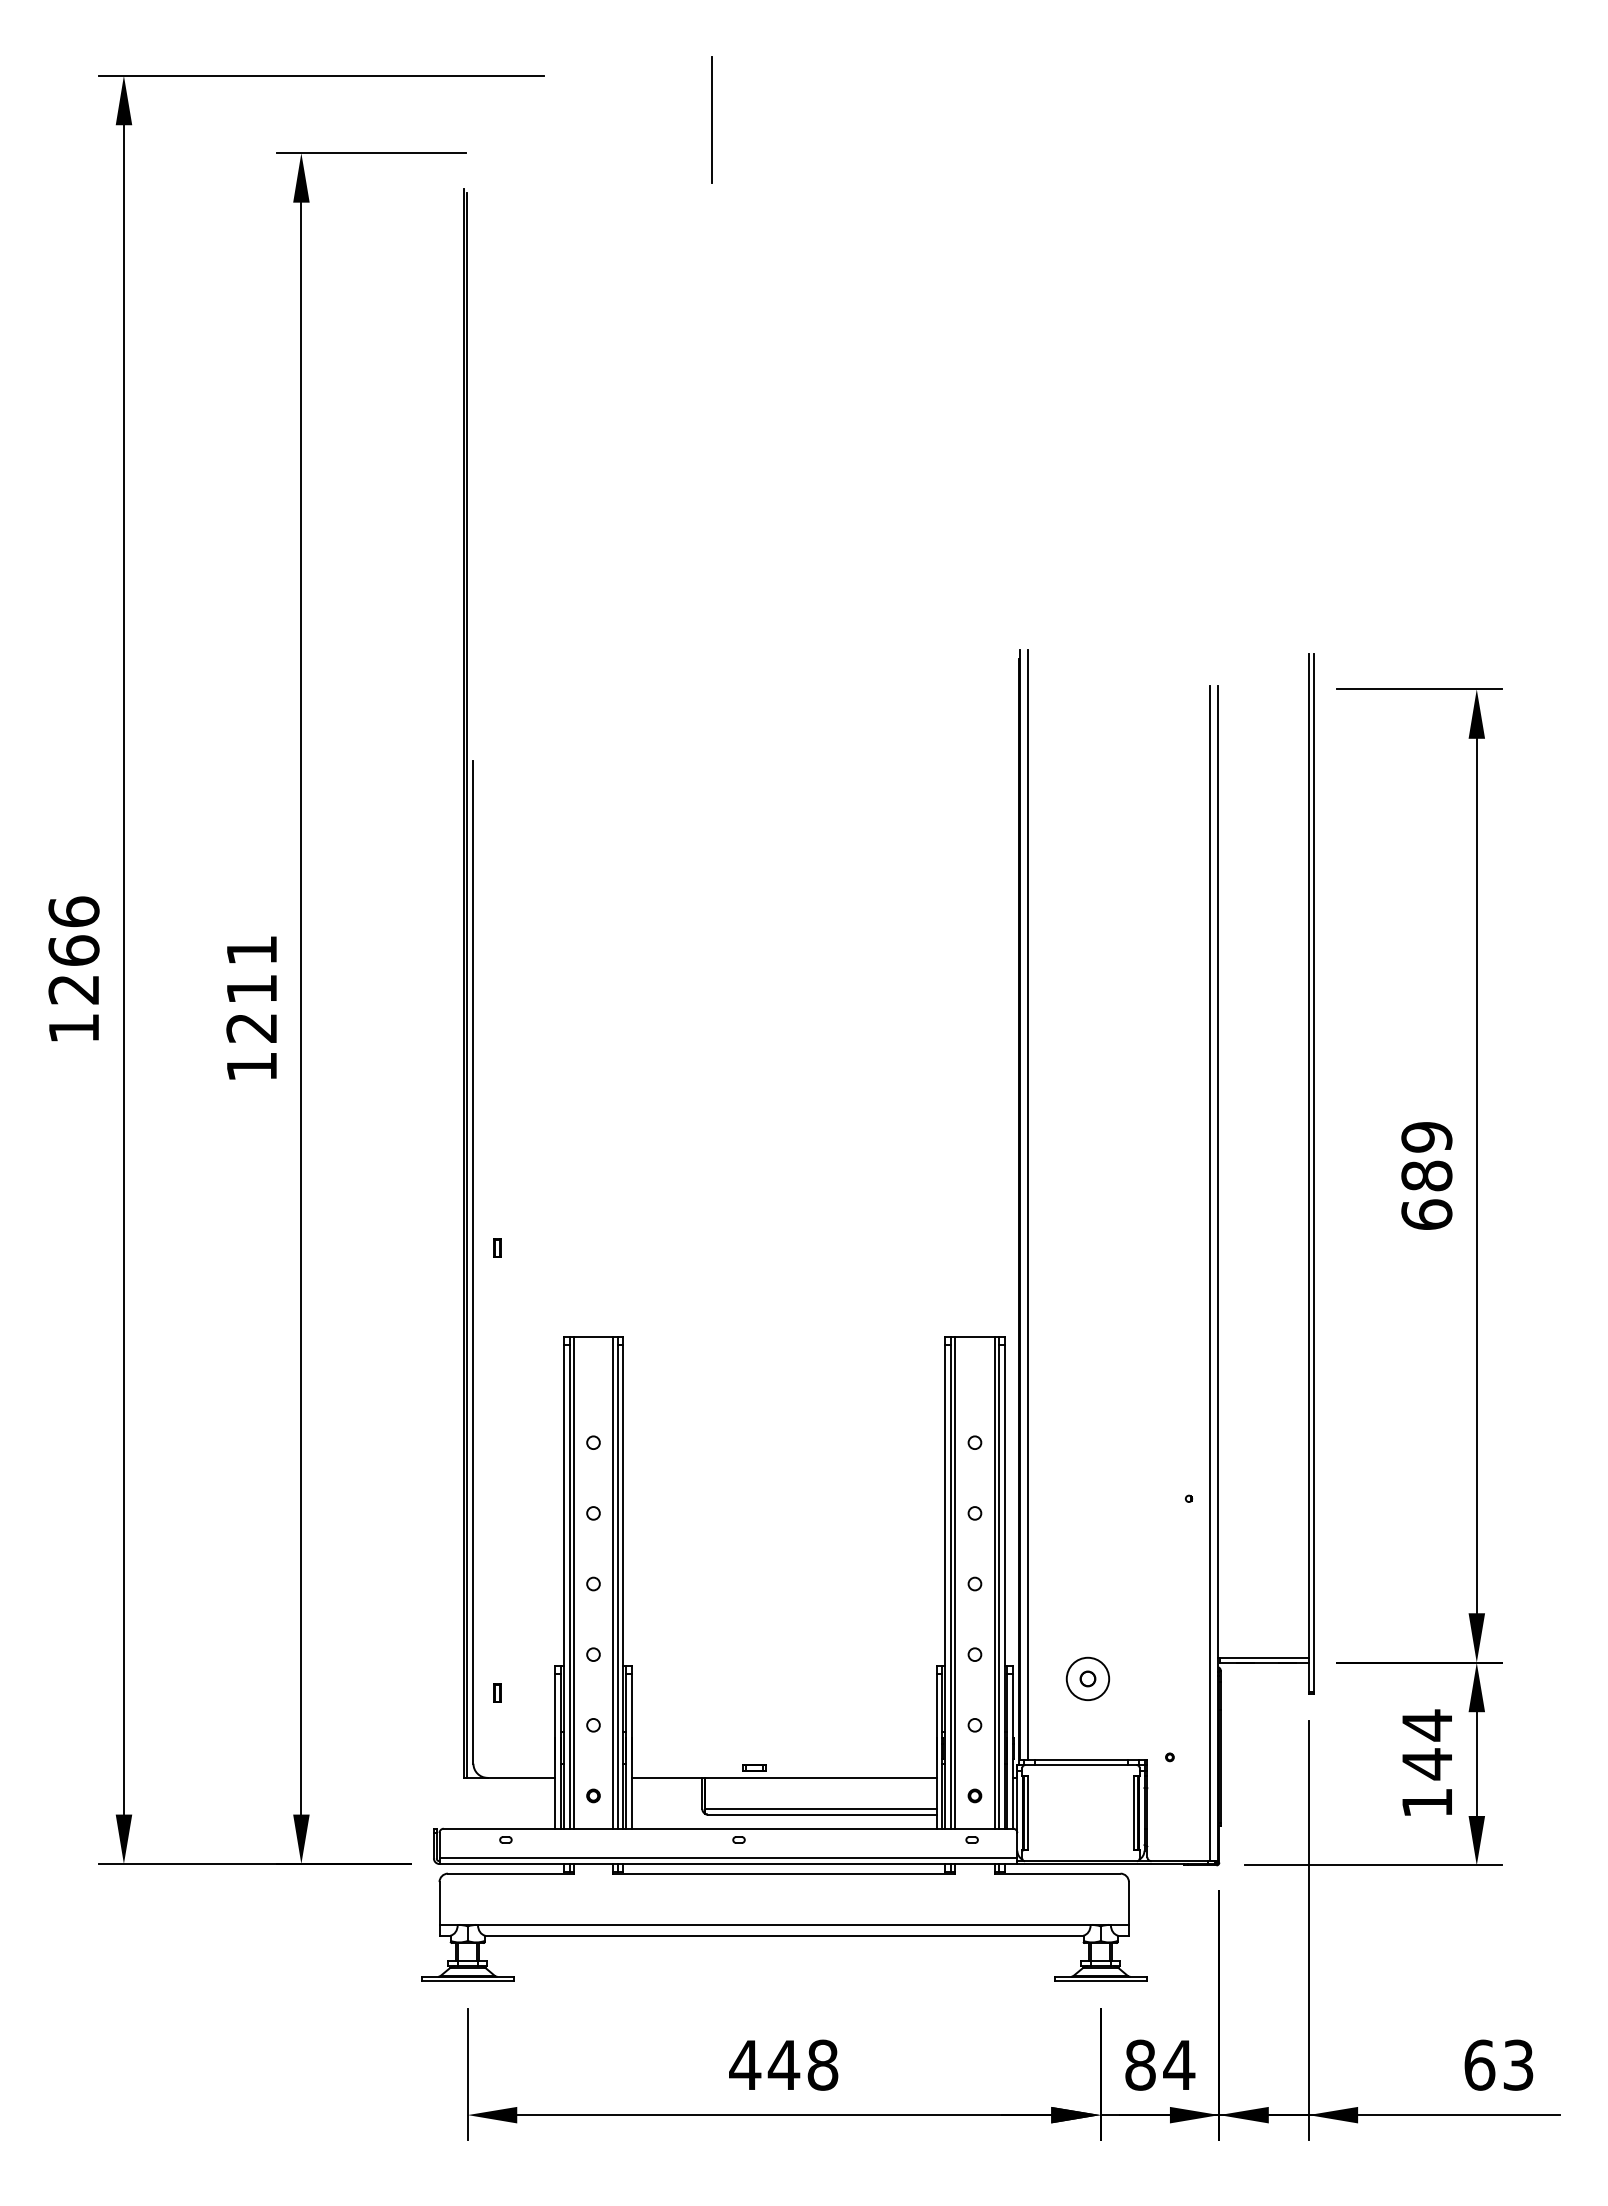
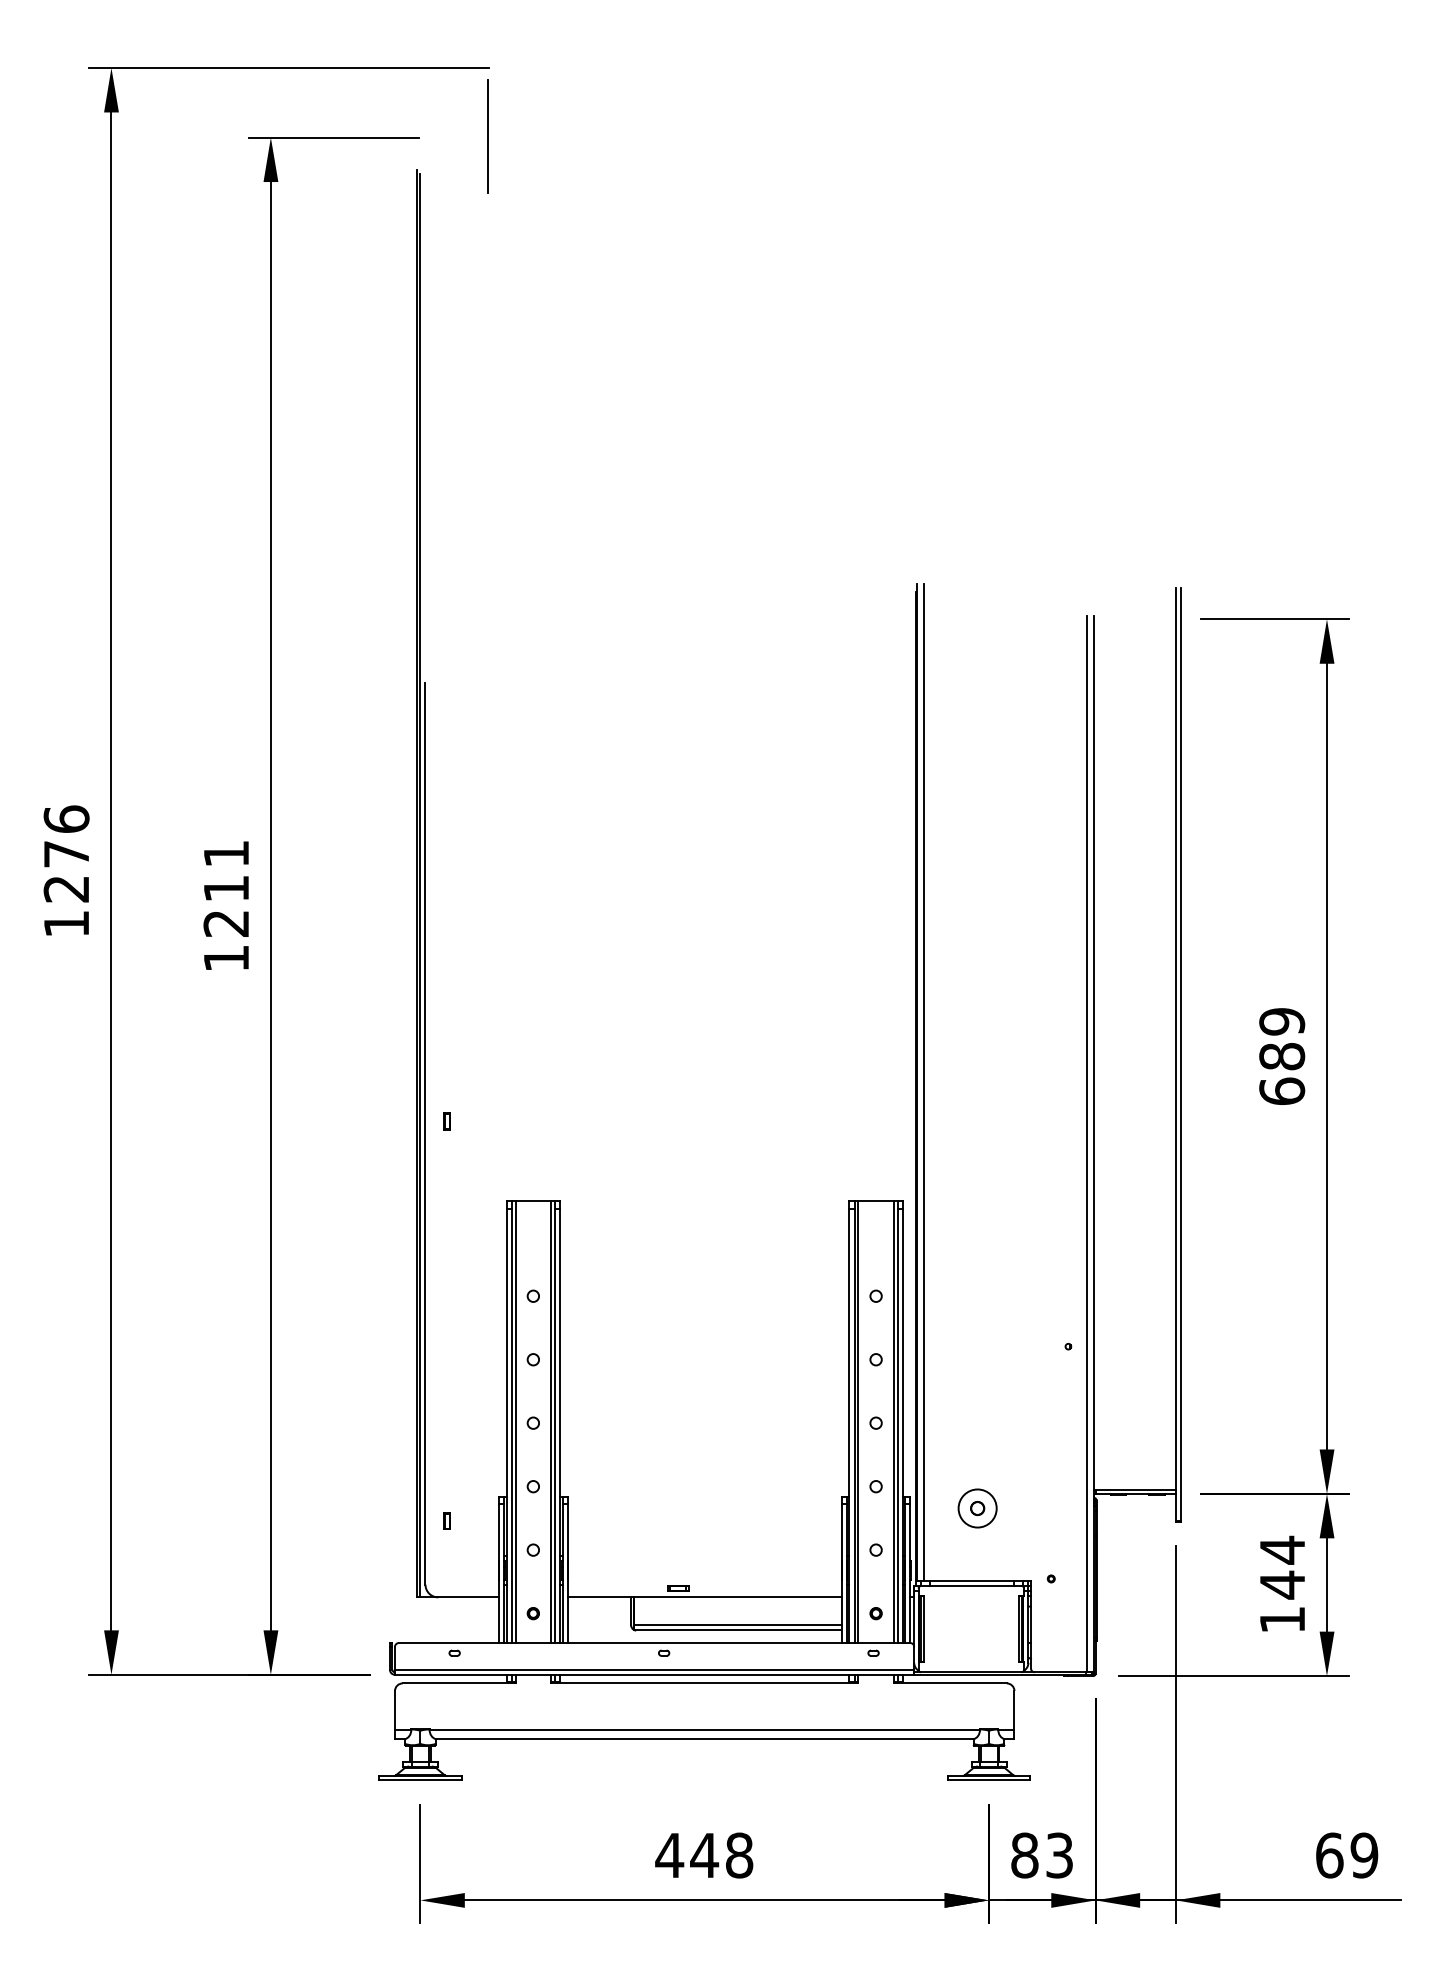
line: (711, 119) -> (487, 136), moved
text: (73, 950) -> (66, 853), 1266 -> 1276
text: (1179, 2064) -> (1059, 1854), 84 -> 83
text: (1518, 2064) -> (1364, 1854), 63 -> 69

